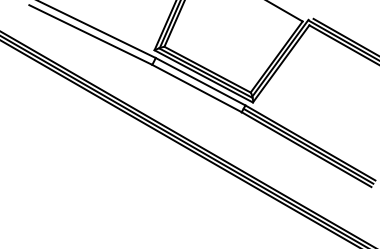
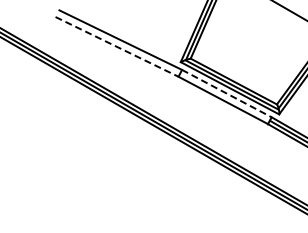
line: (91, 35) -> (117, 47), solid -> dashed
line: (200, 81) -> (226, 93), solid -> dashed

